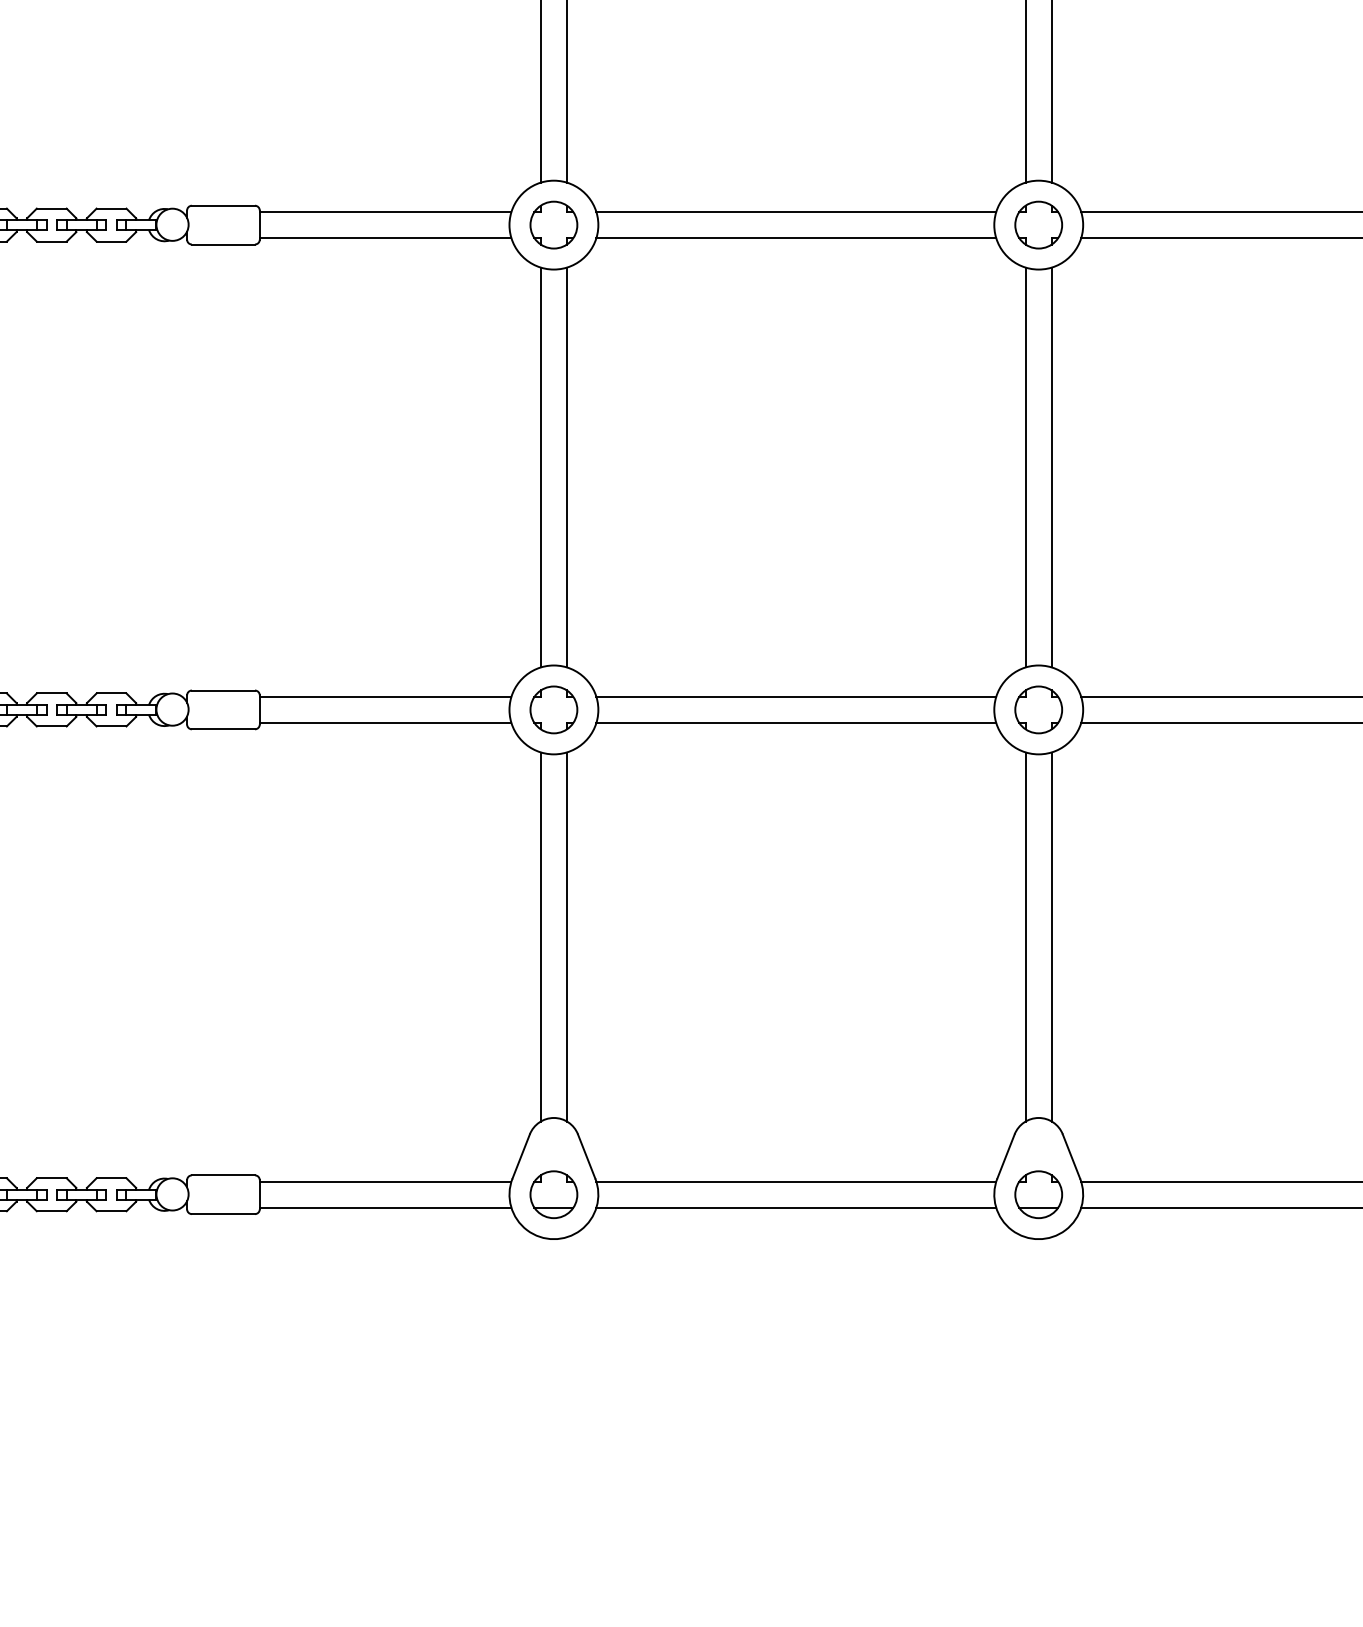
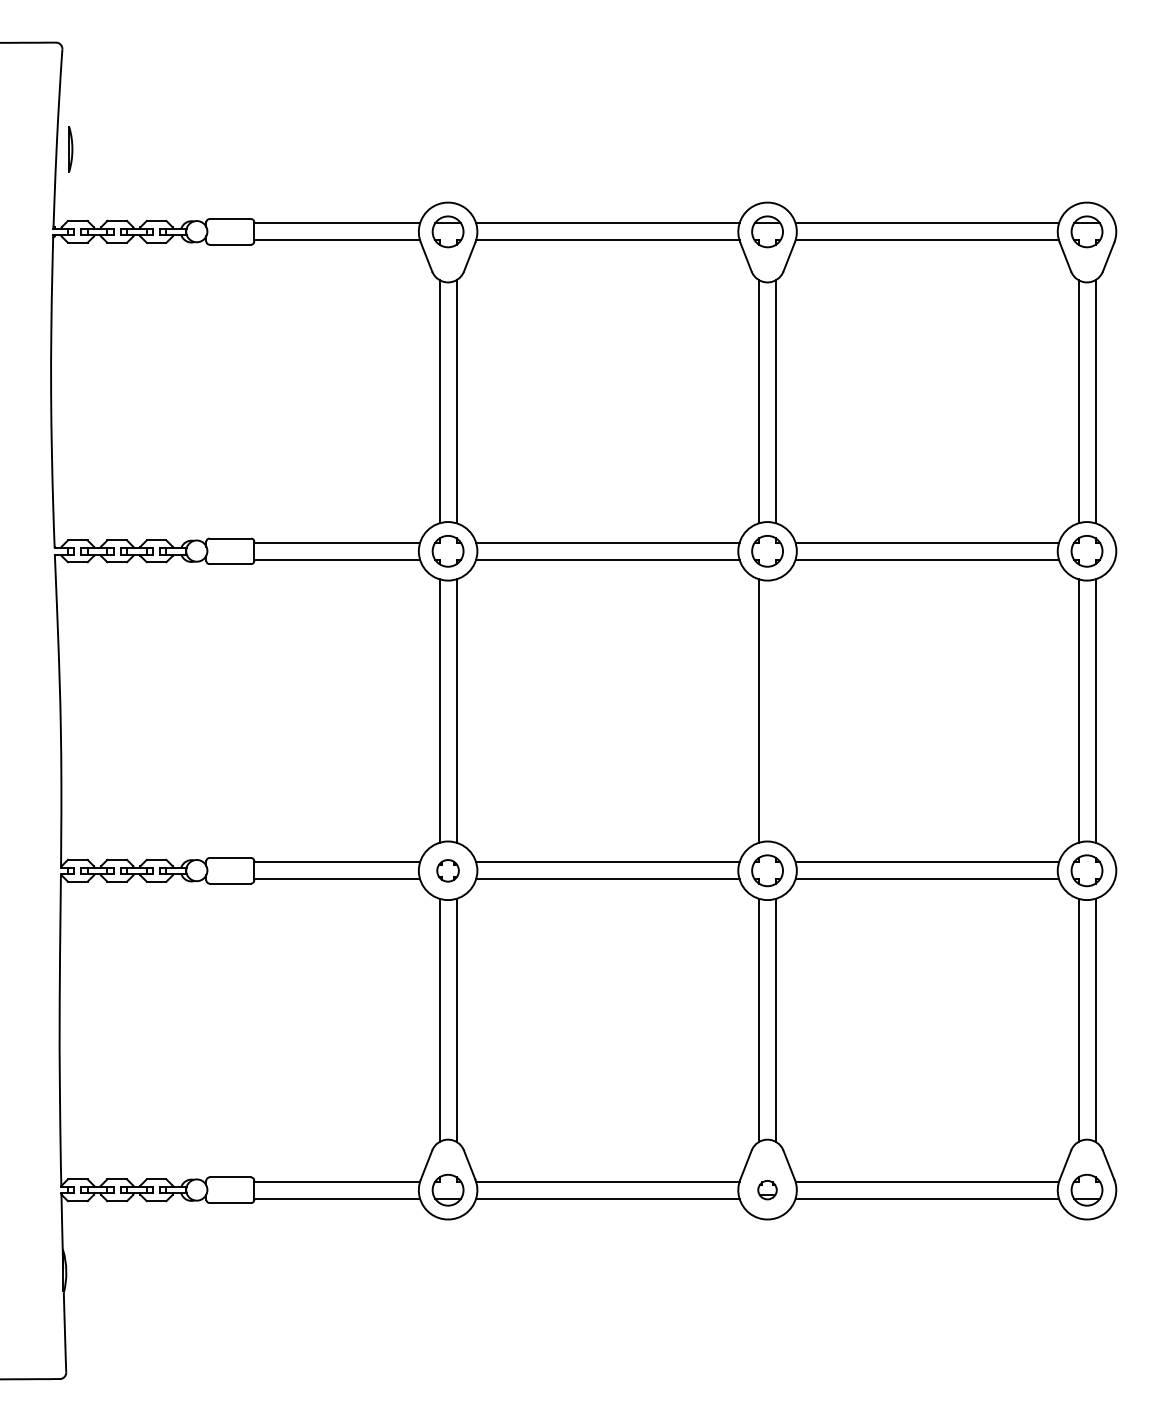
line: (1052, 466) -> (776, 710), removed
part: (552, 709) -> (447, 870), size x0.7
part: (1038, 1193) -> (767, 1189), size x0.6

